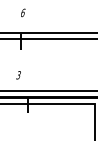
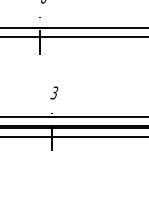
text: (18, 75) -> (54, 93), moved

